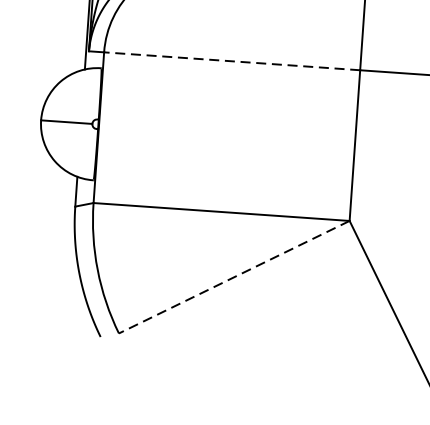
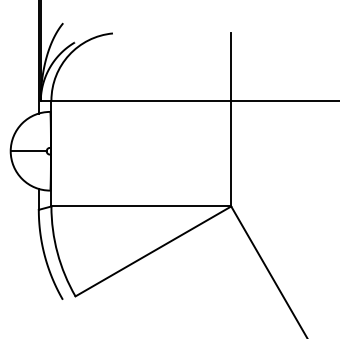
line: (232, 61) -> (141, 100), dashed -> solid
line: (234, 277) -> (153, 251), dashed -> solid

